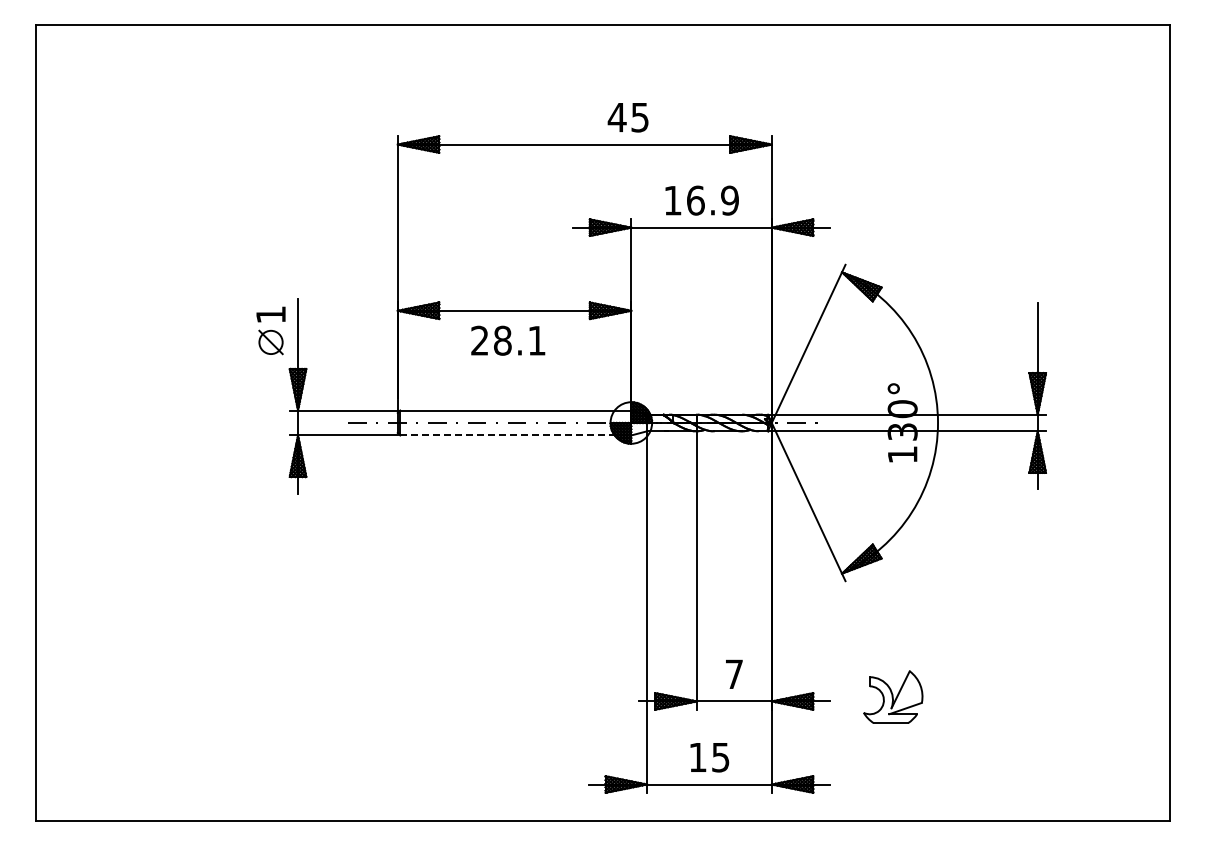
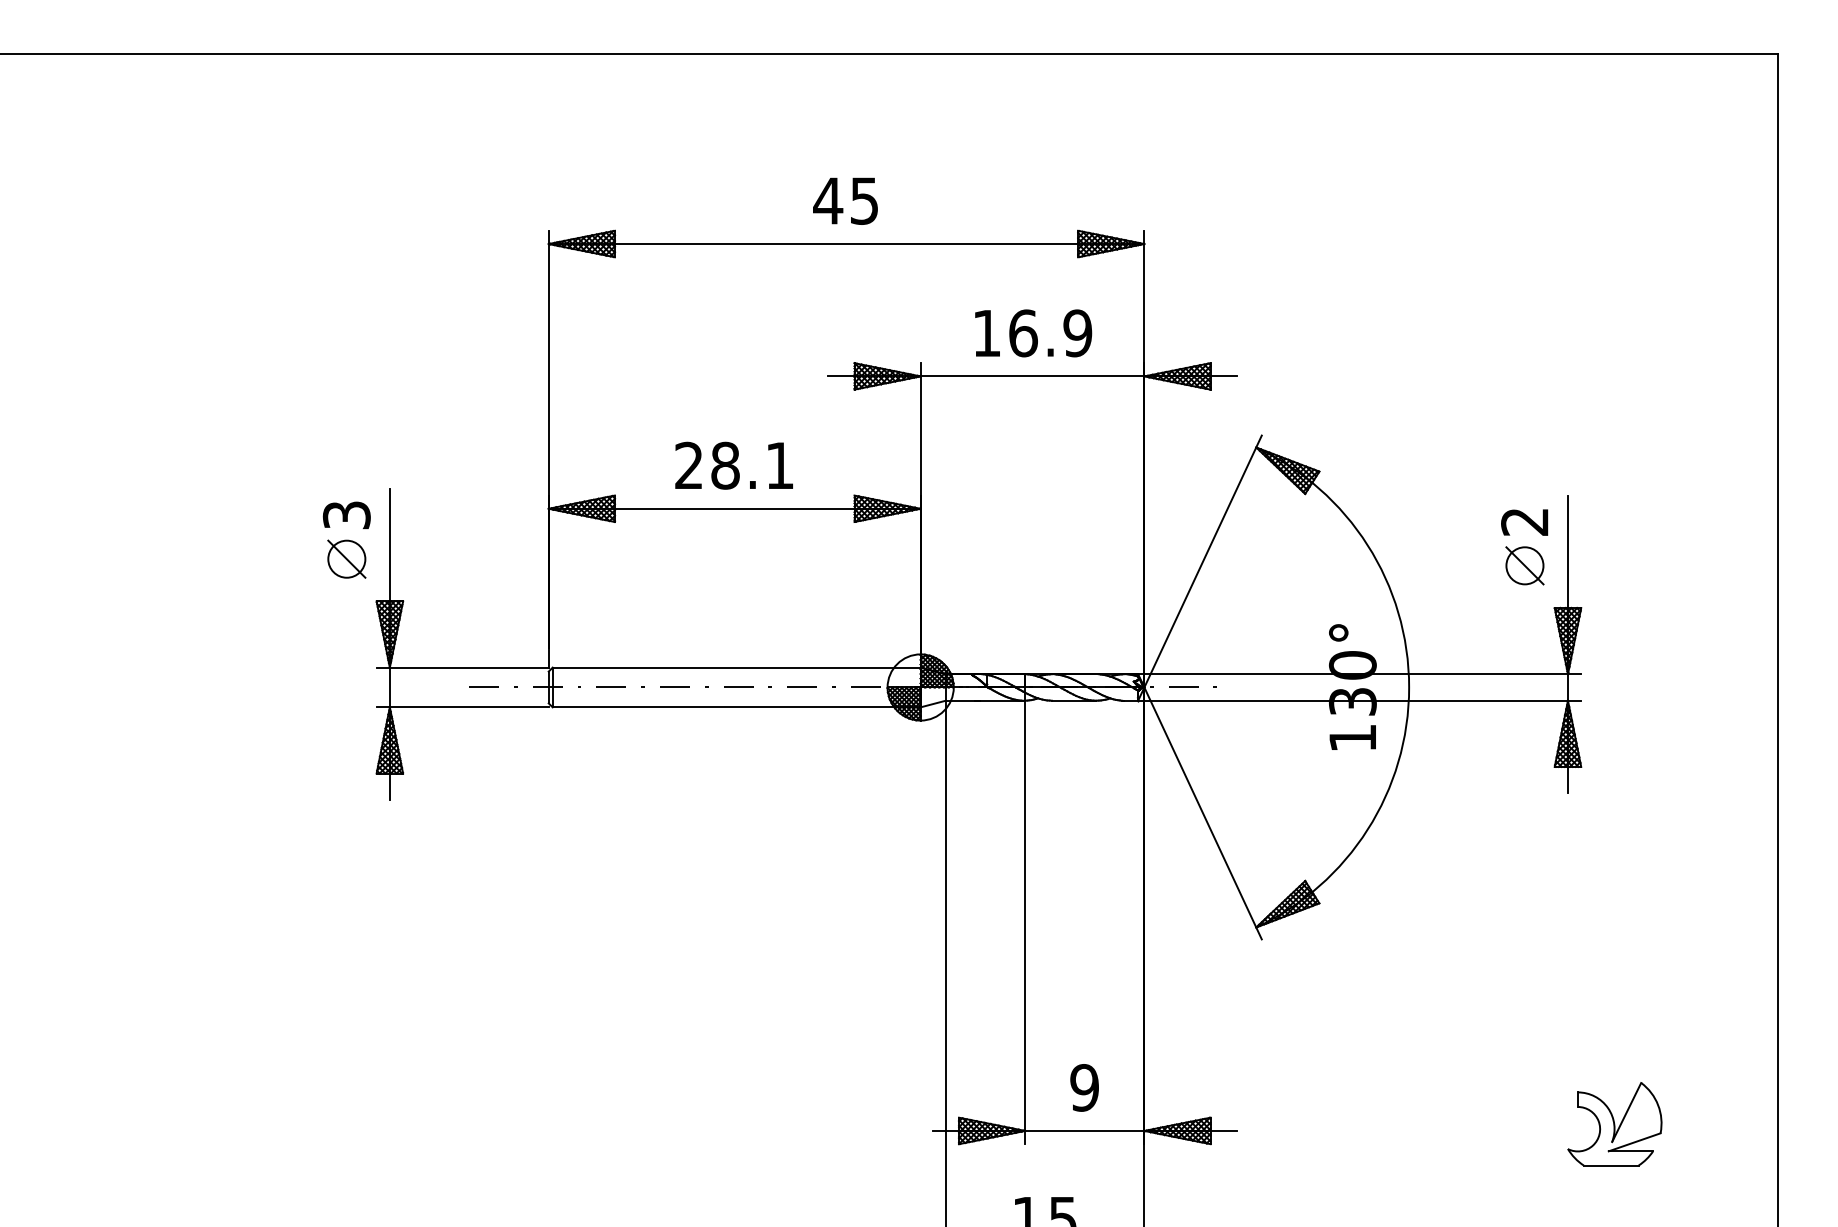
text: (627, 117) -> (844, 200), moved
text: (271, 314) -> (347, 514), 1 -> 3
part: (1010, 335) -> (1524, 548), added
text: (508, 340) -> (734, 465), moved
line: (515, 435) -> (736, 707), dashed -> solid
text: (734, 674) -> (1084, 1088), 7 -> 9
part: (893, 696) -> (1615, 1123), moved

